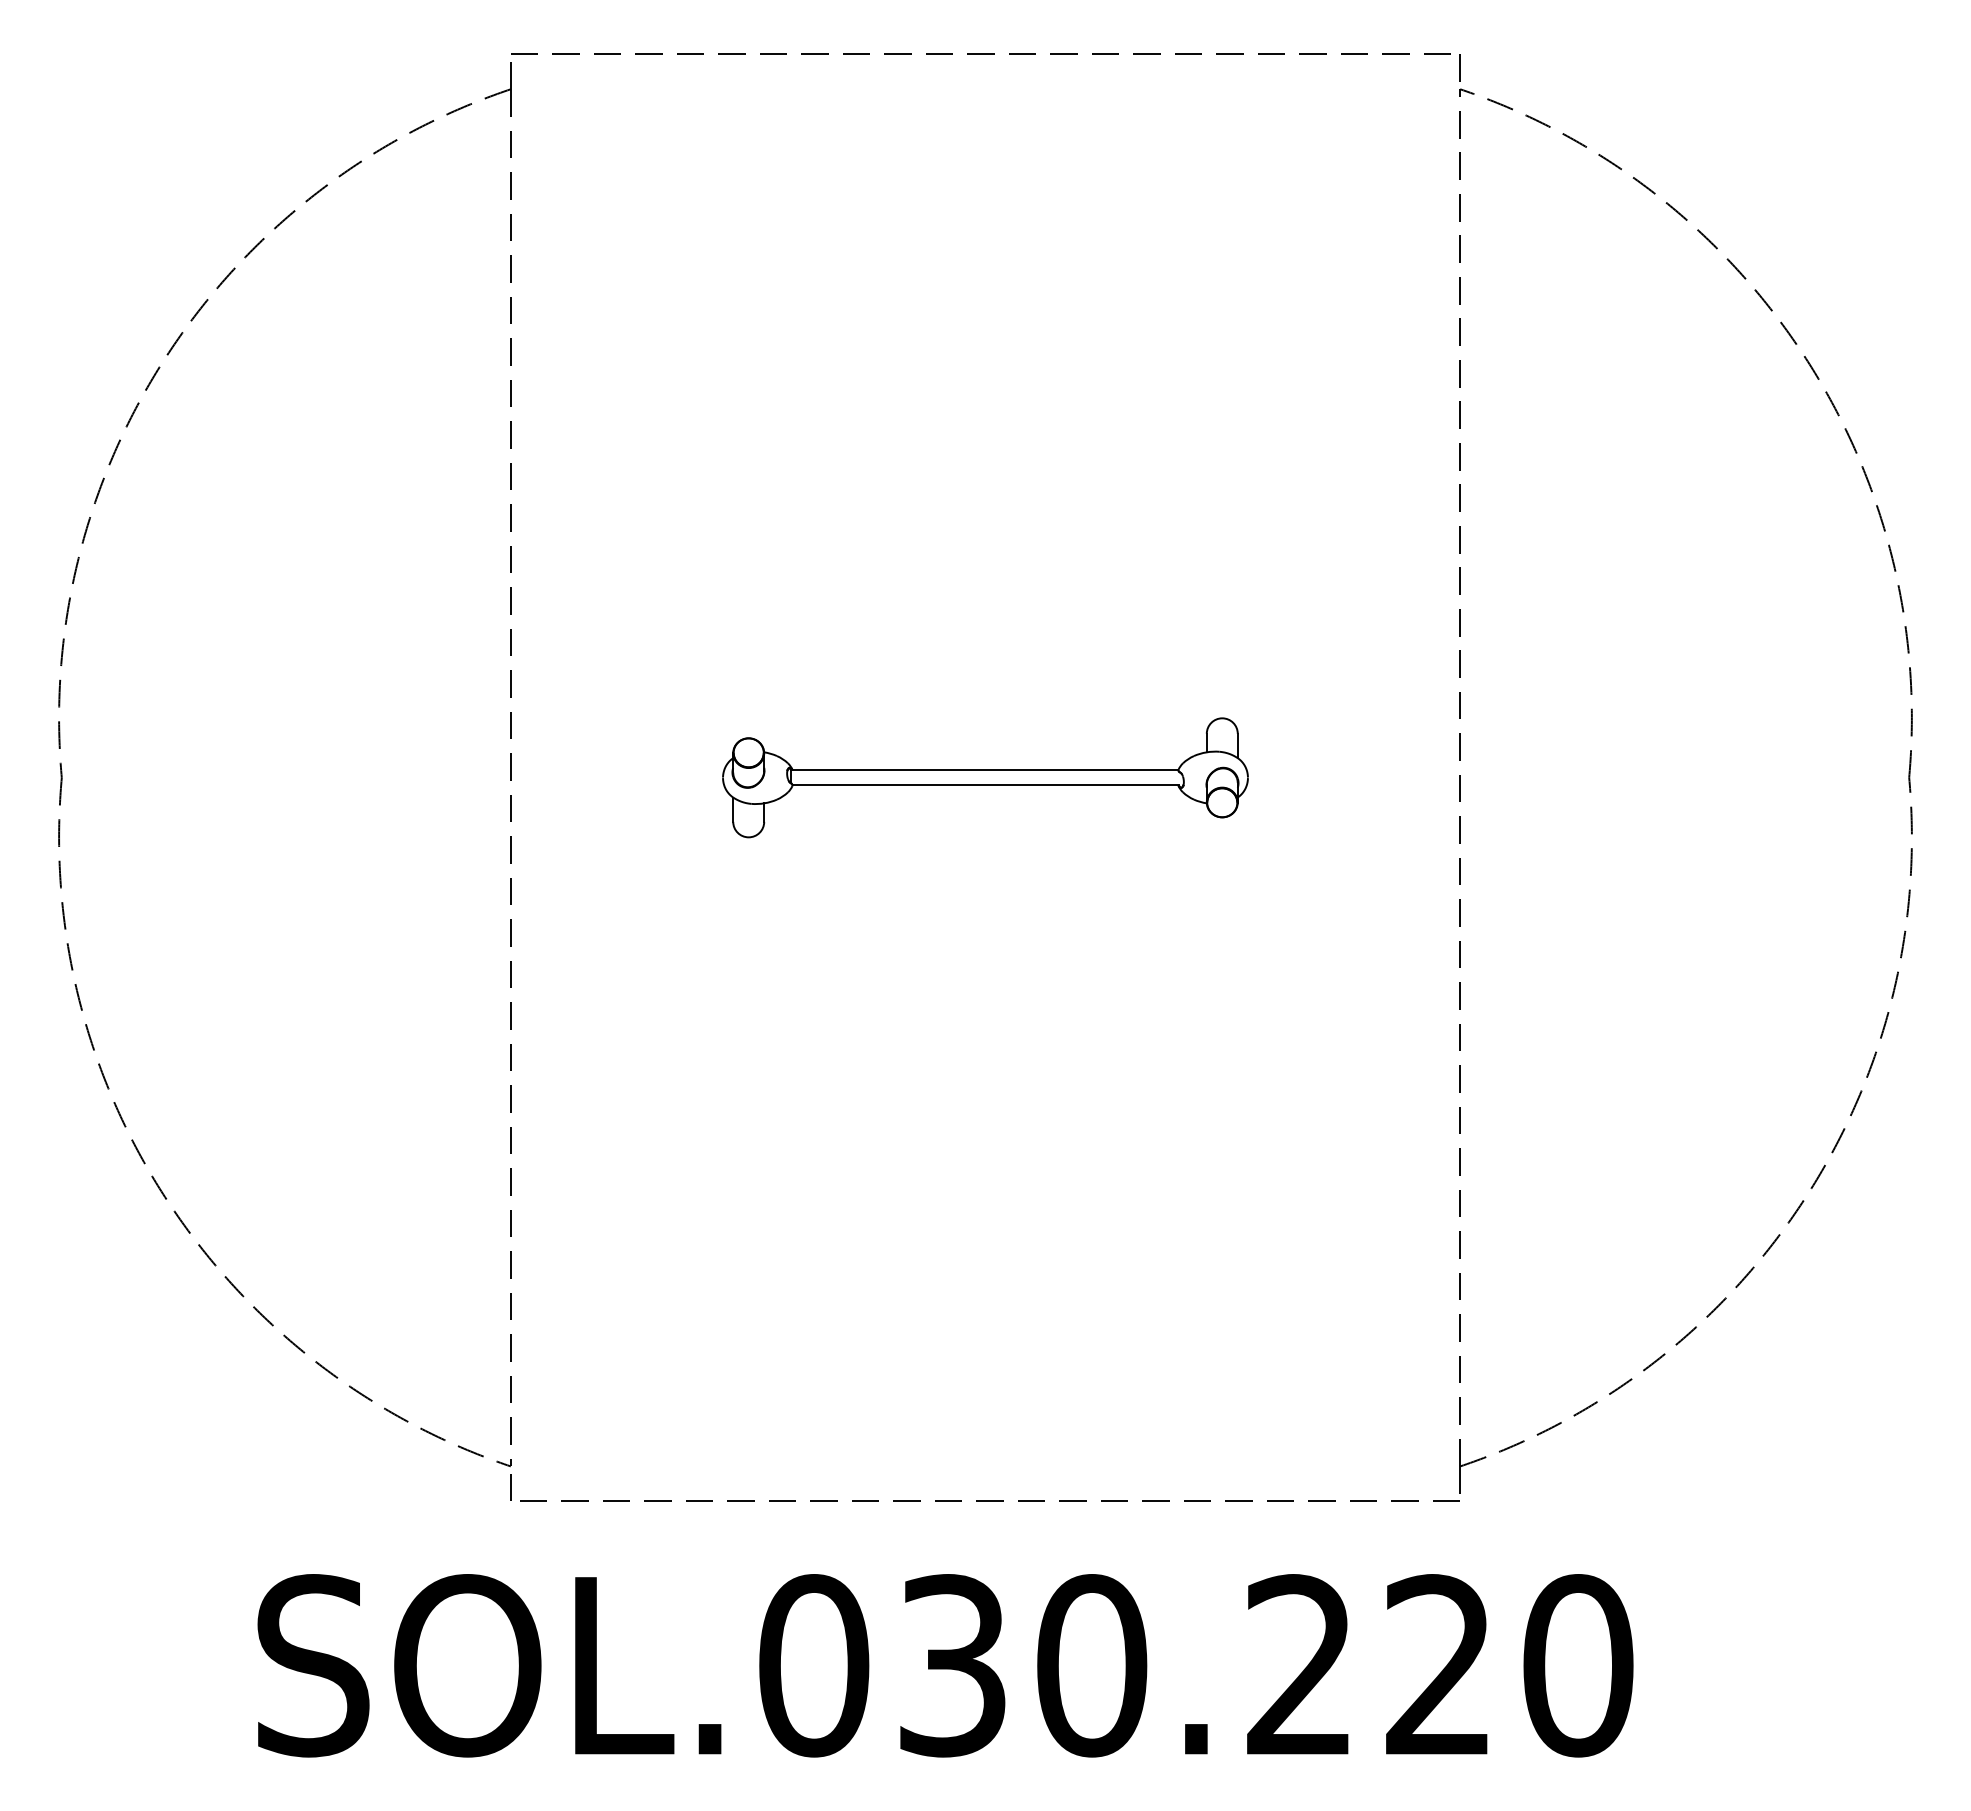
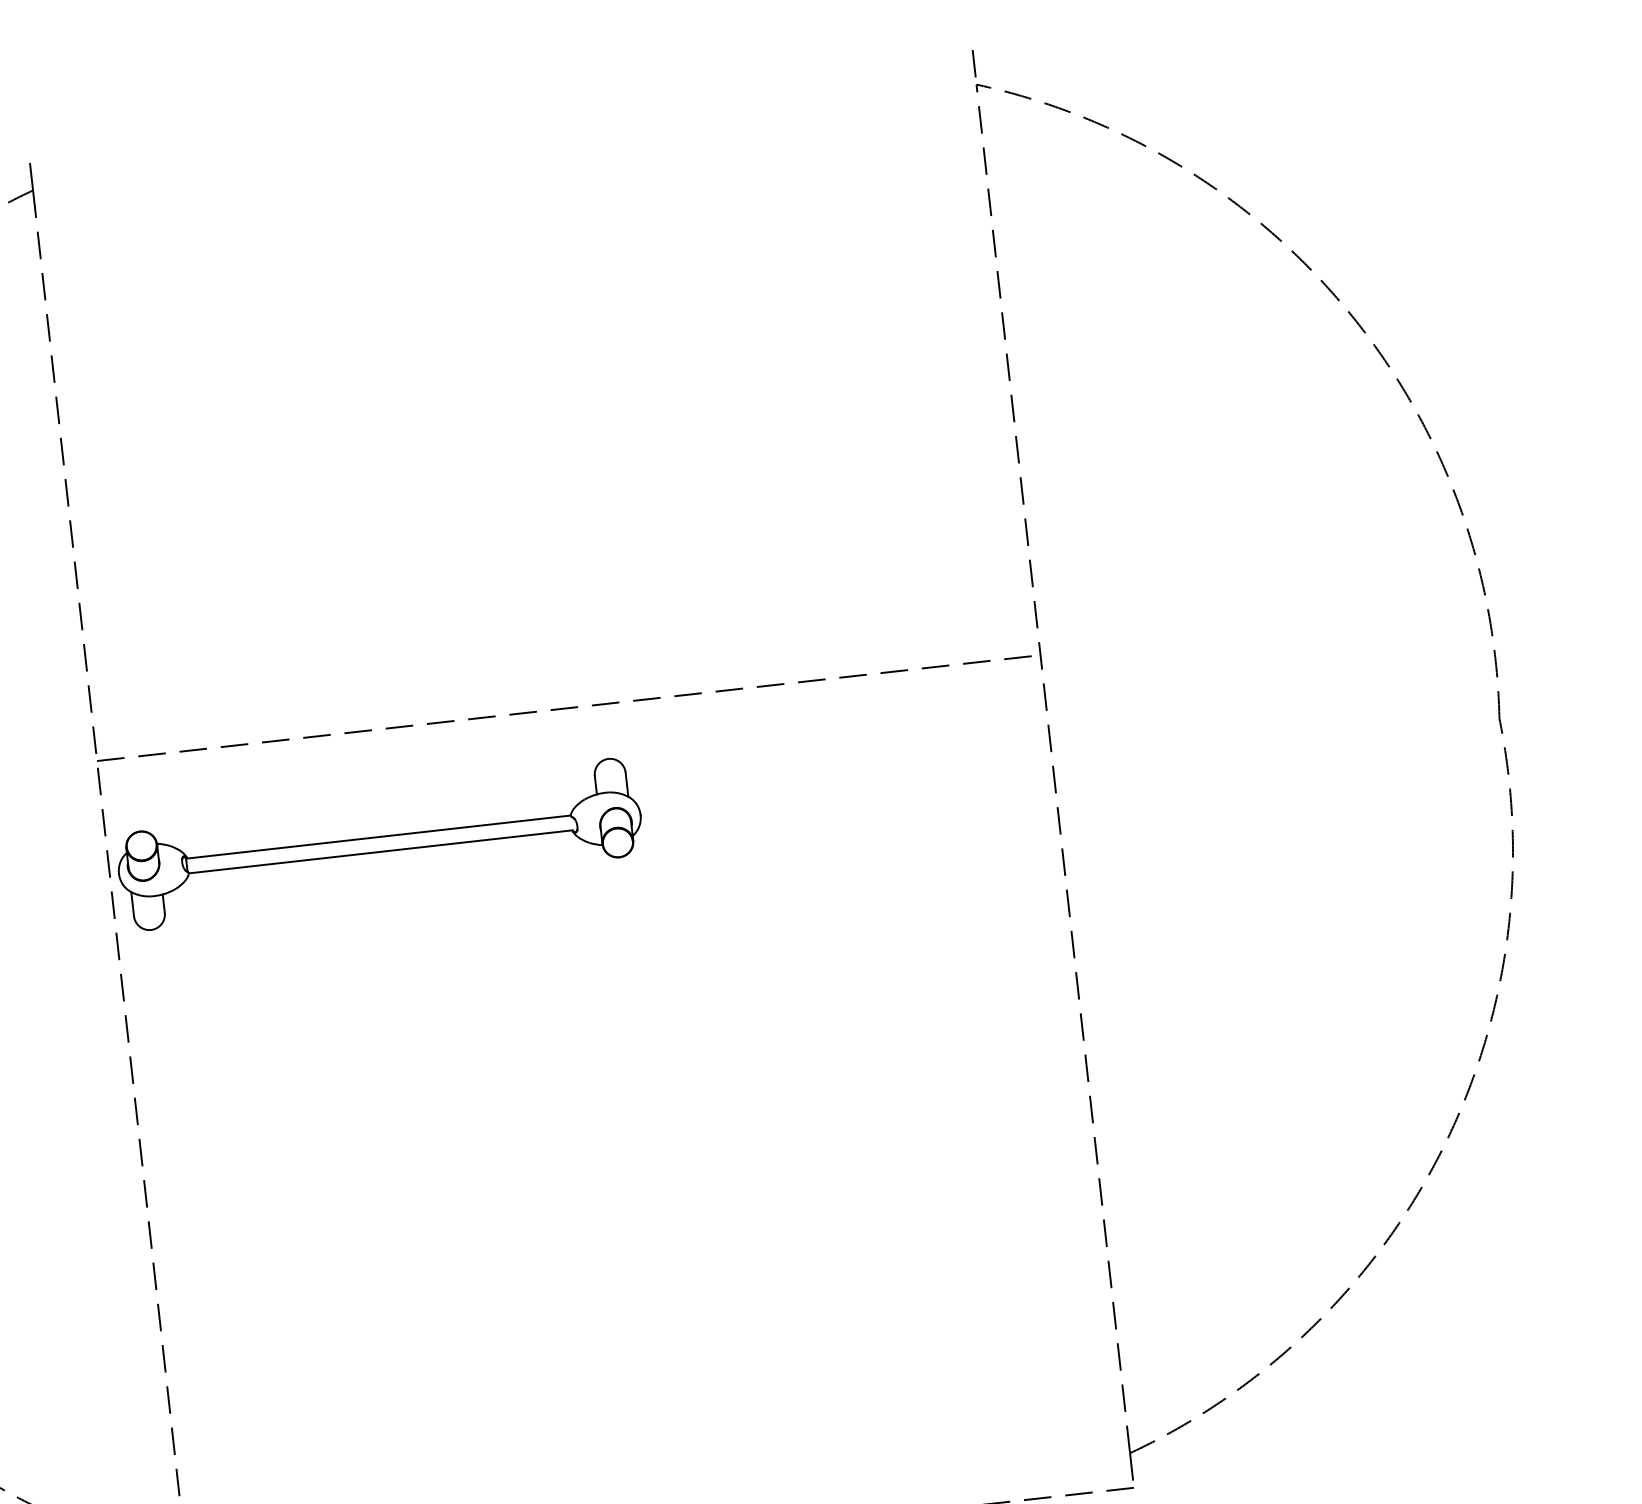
line: (980, 53) -> (563, 707), moved
part: (985, 777) -> (379, 844), moved

